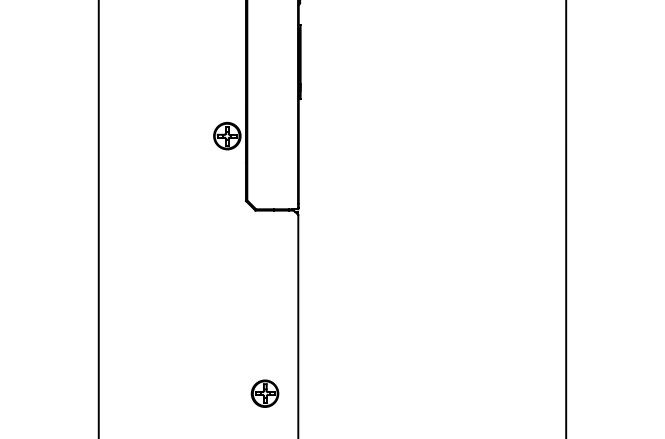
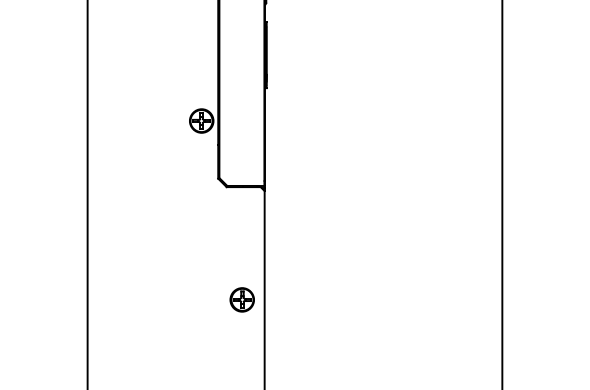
part: (264, 393) -> (241, 299), moved

